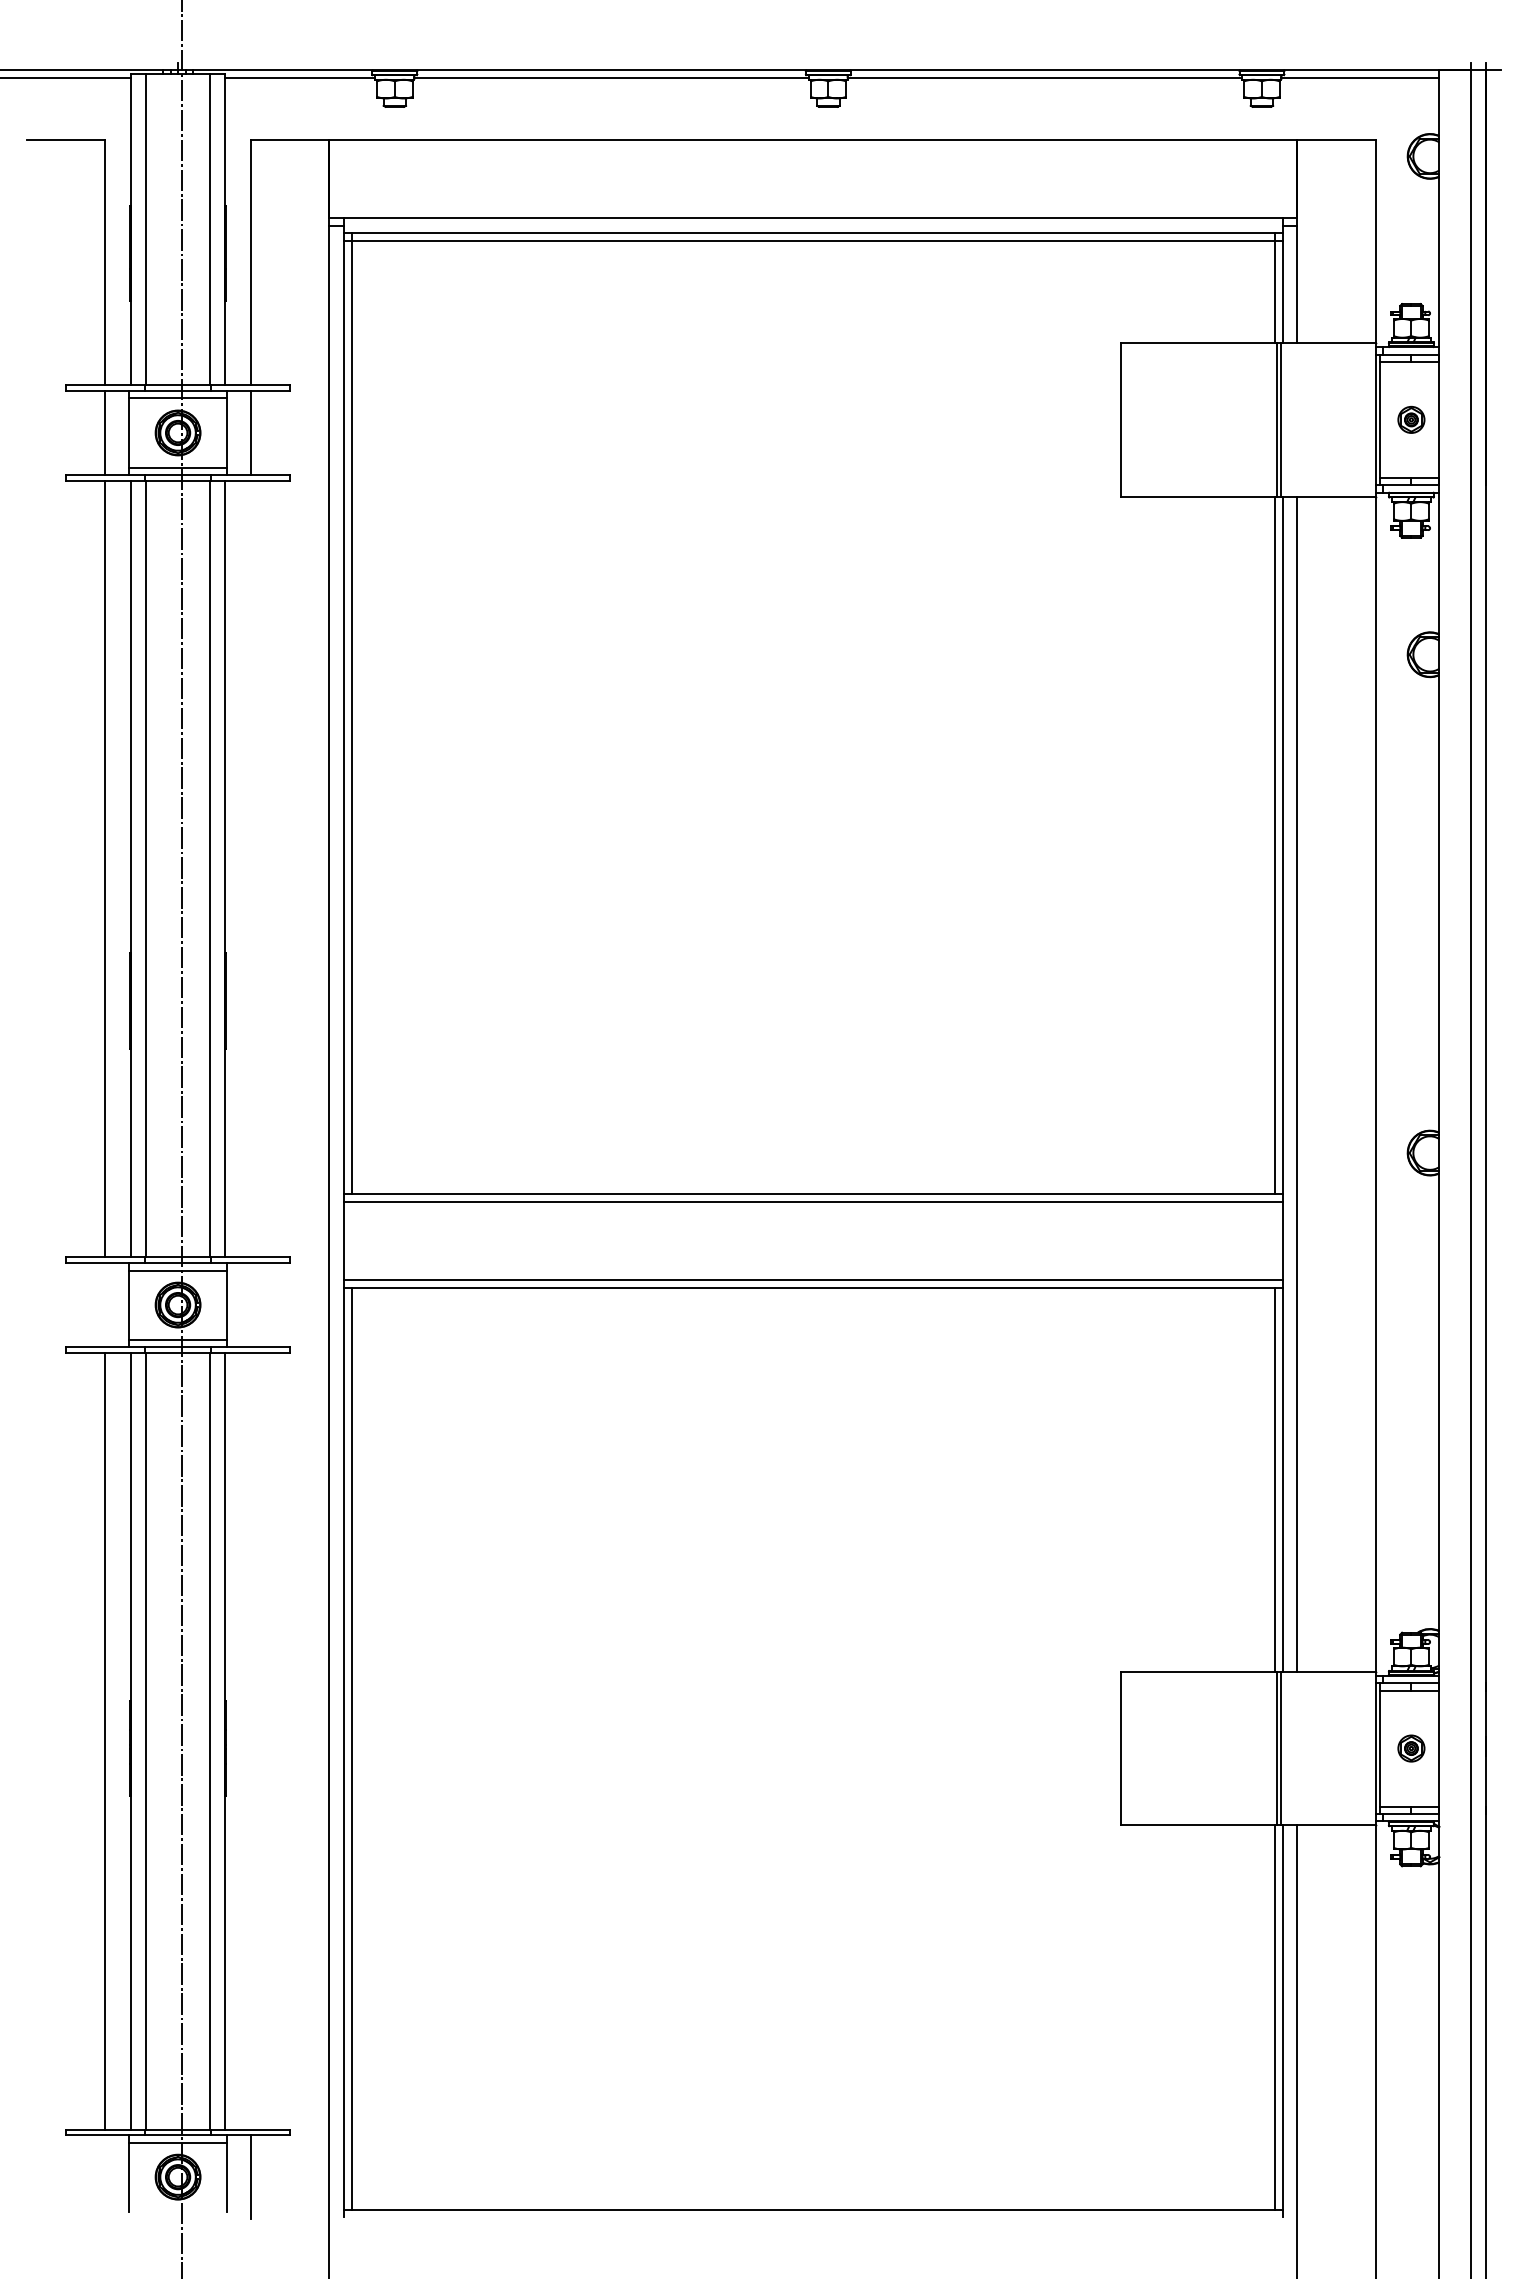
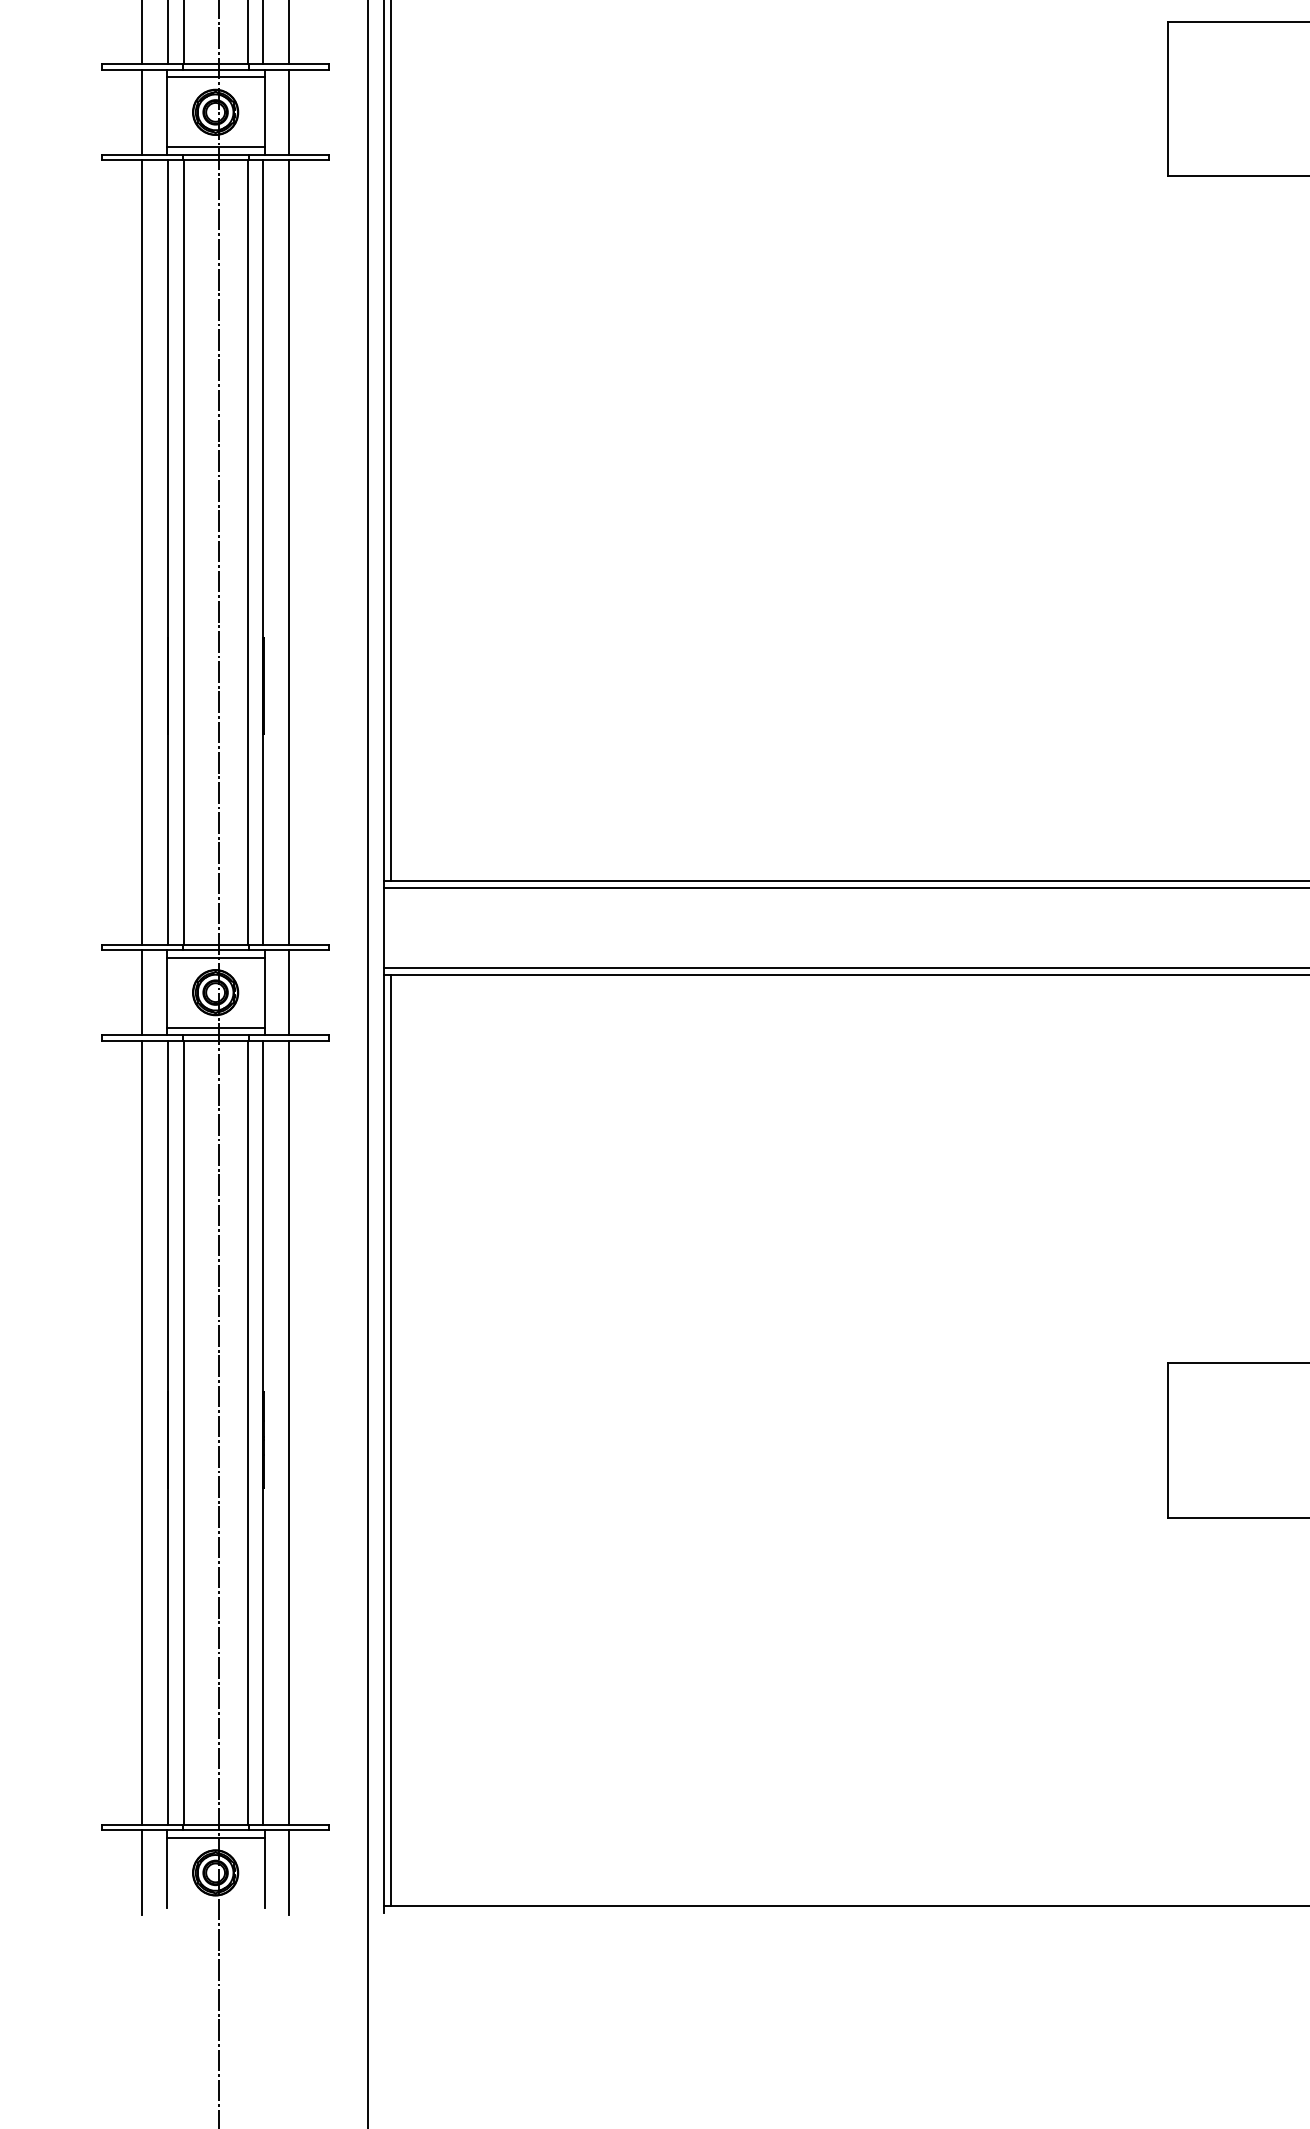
line: (250, 868) -> (288, 551), added
line: (105, 1305) -> (142, 993), added
line: (250, 1305) -> (288, 993), added
line: (250, 1740) -> (288, 1432), added
line: (105, 2177) -> (142, 1873), added

